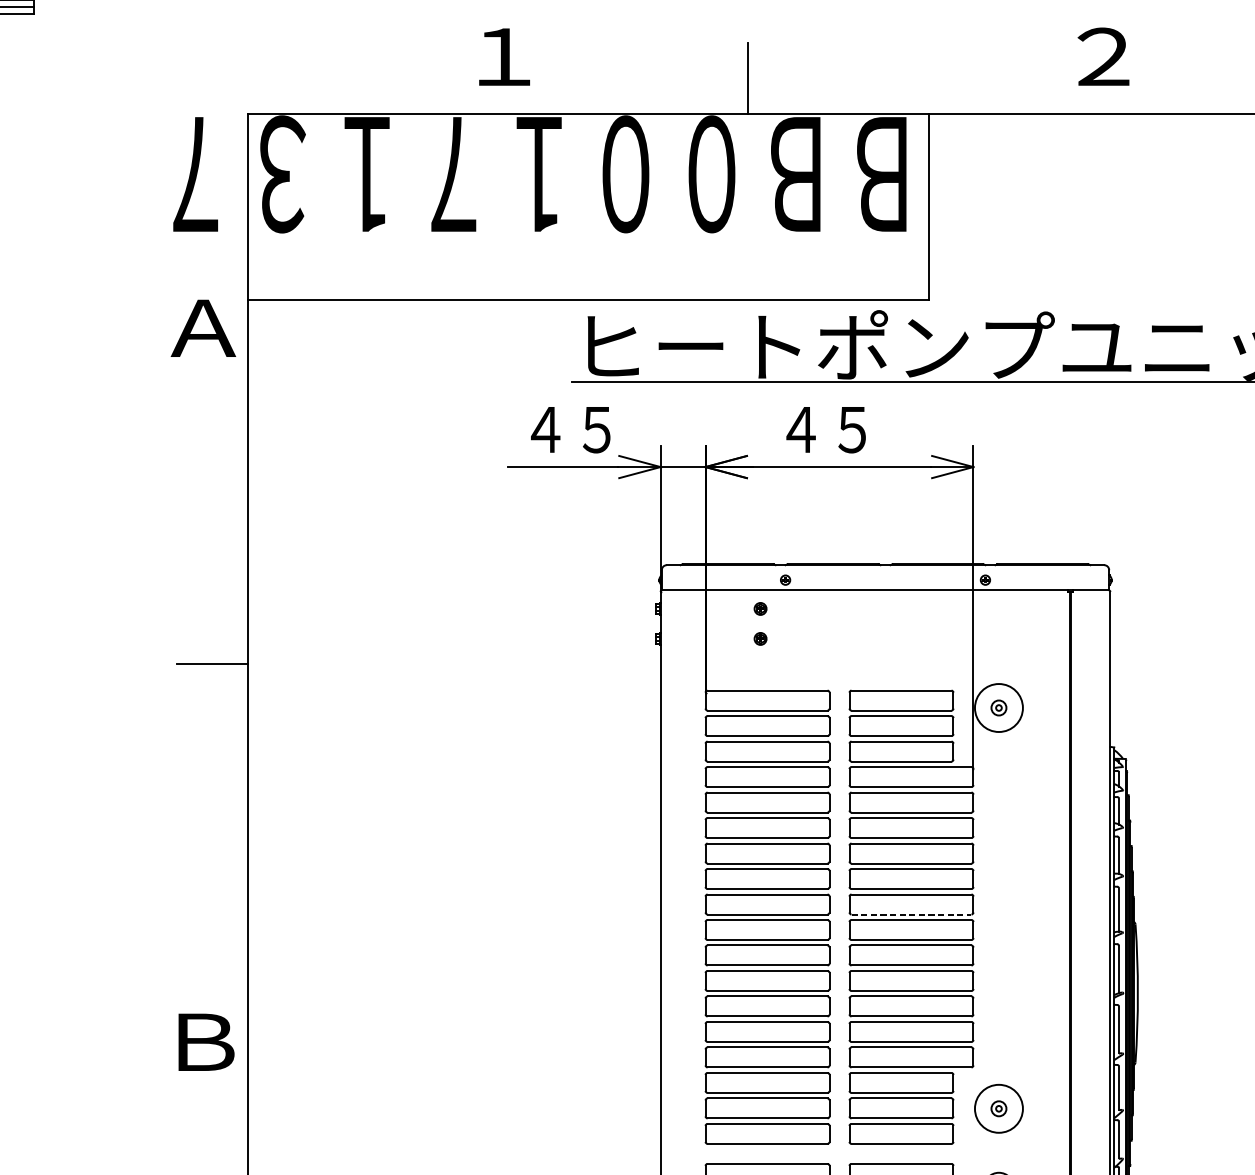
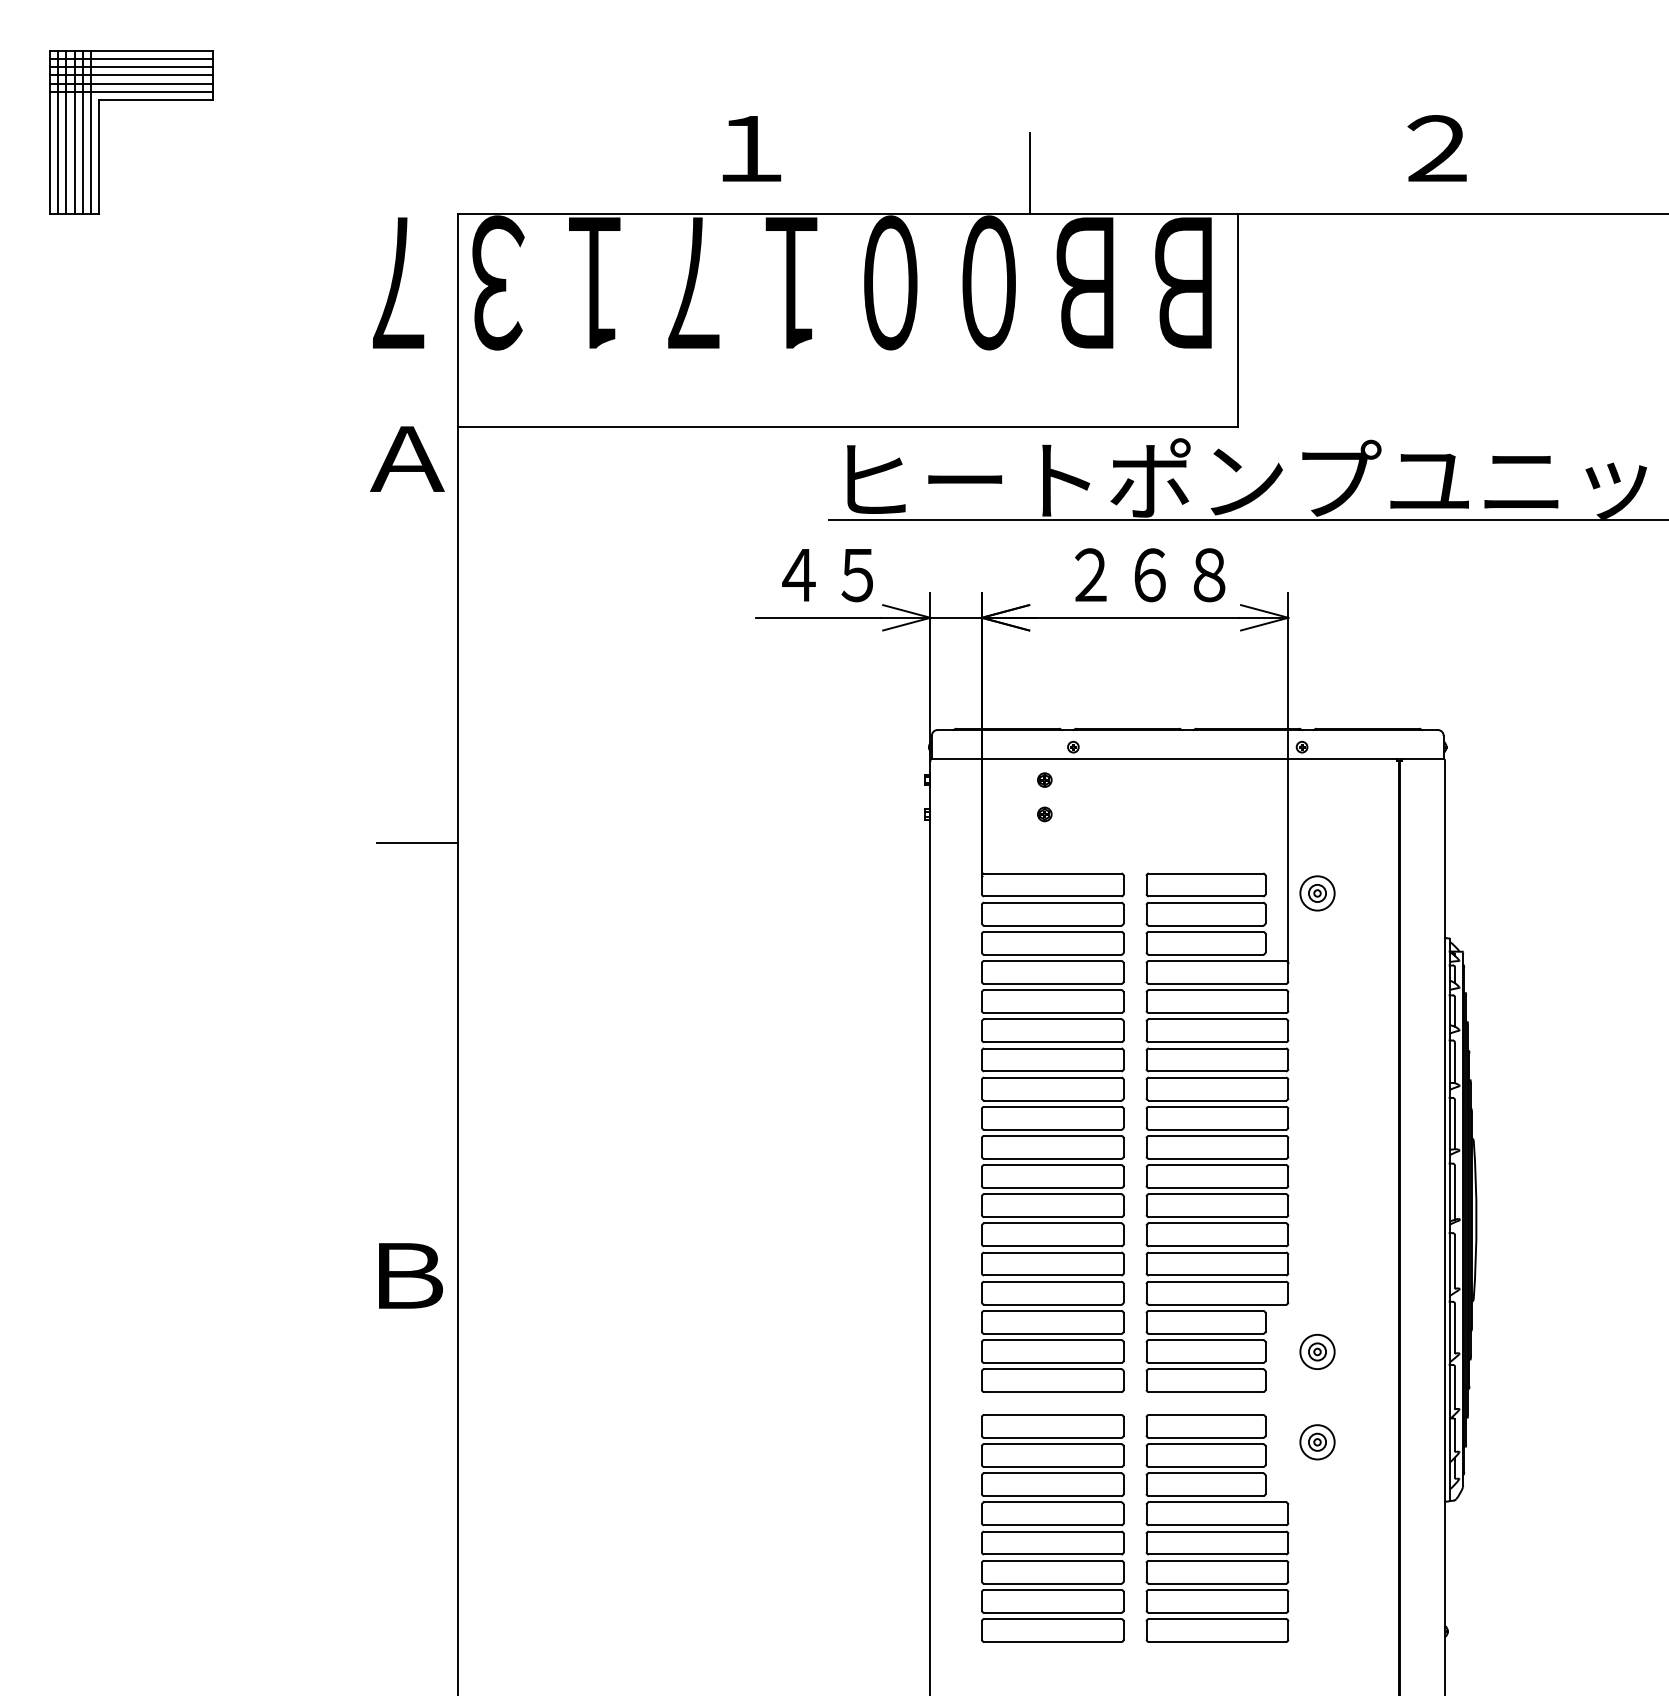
text: (852, 430) -> (1149, 575), ４５ -> ２６８
circle: (998, 708) -> (1317, 893), size x0.62
line: (911, 914) -> (1217, 1129), dashed -> solid
circle: (998, 1108) -> (1317, 1351), size x0.62

